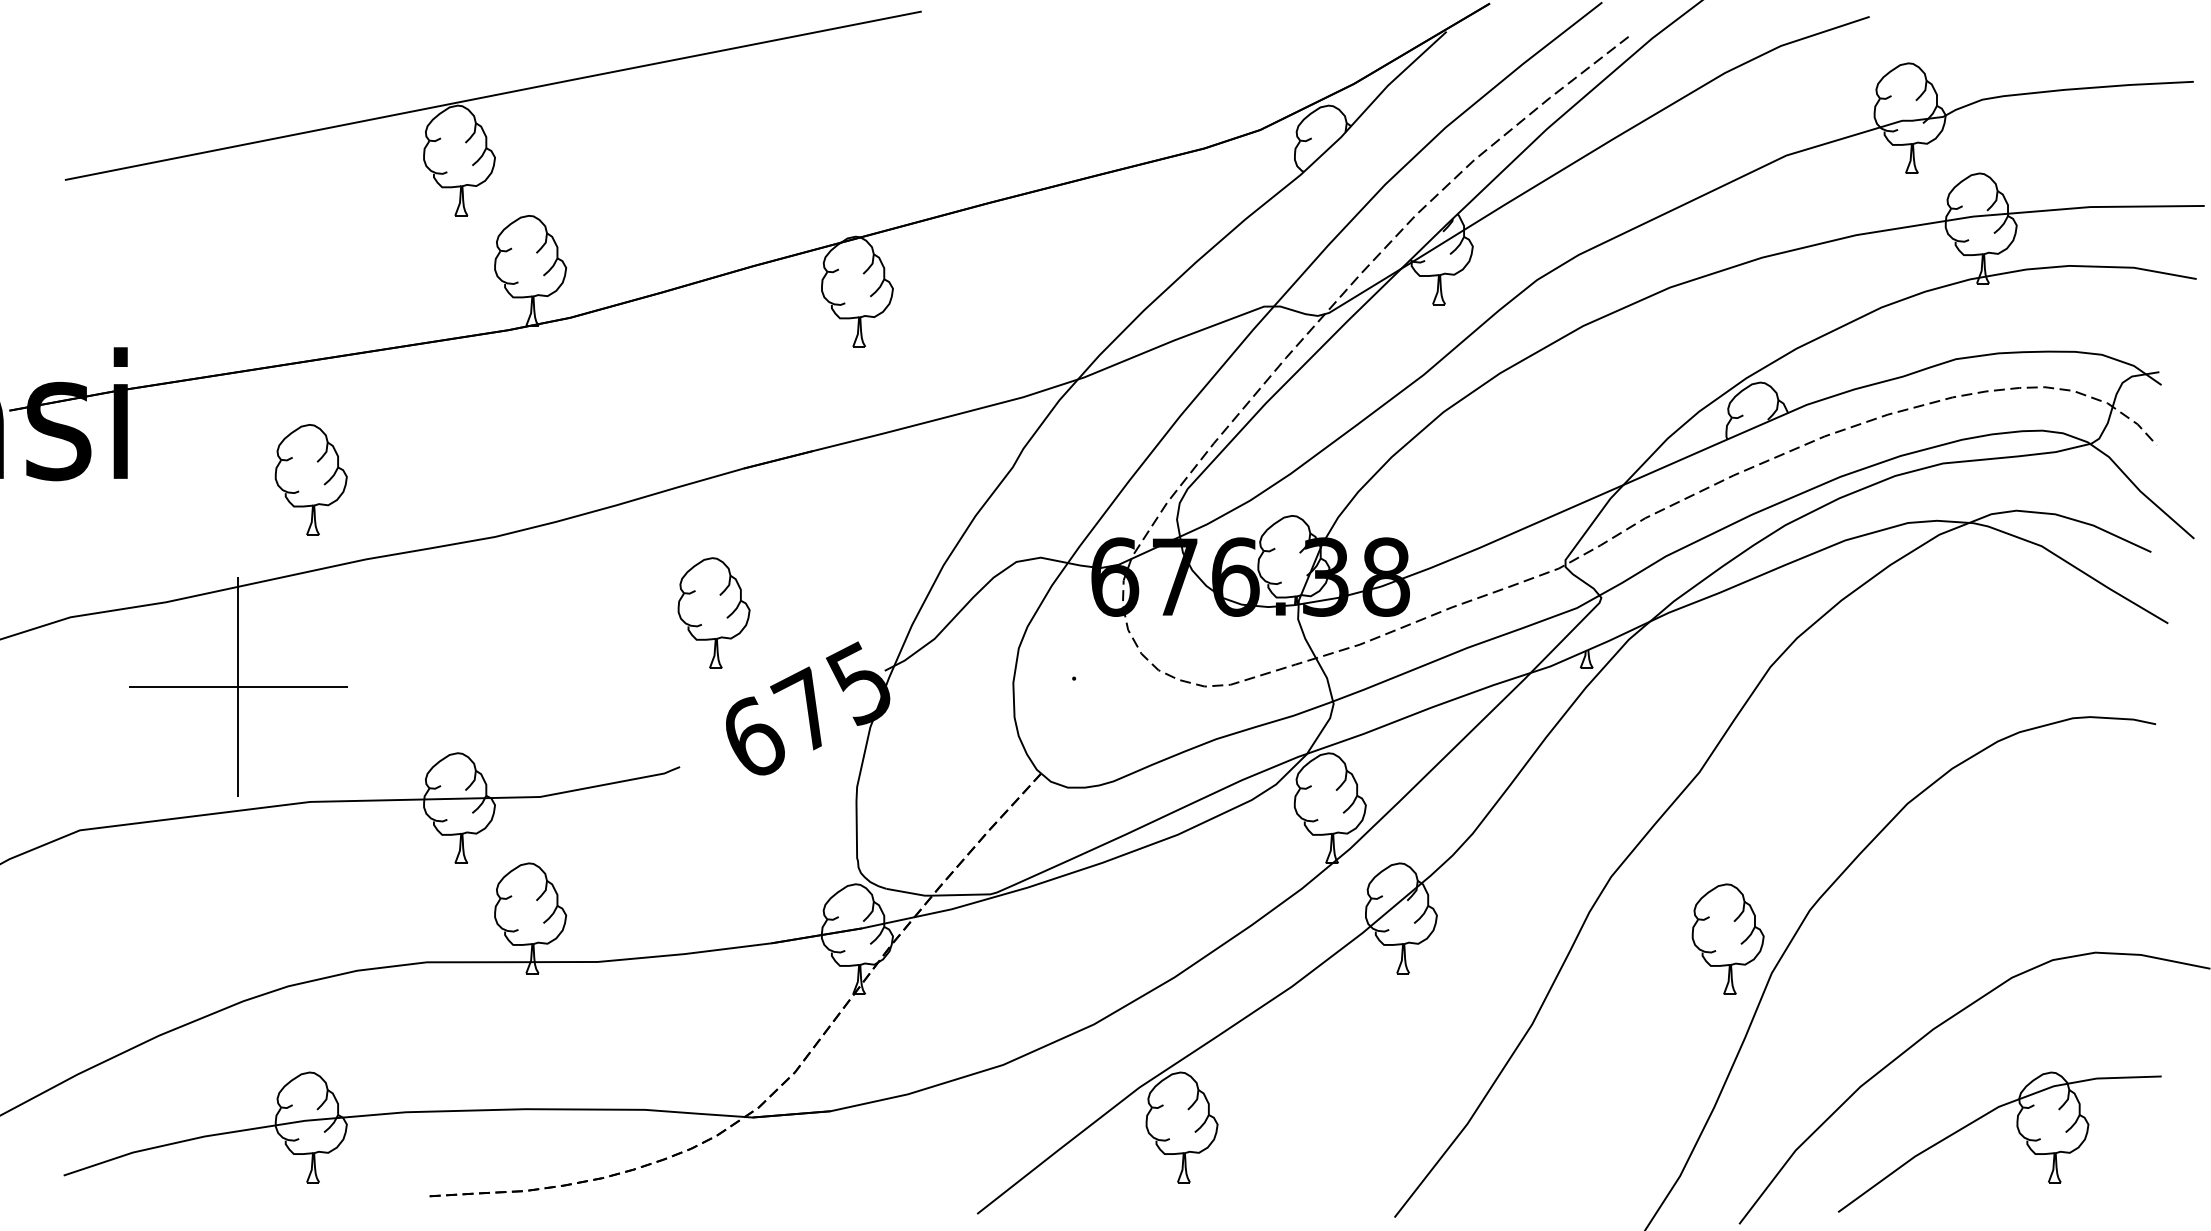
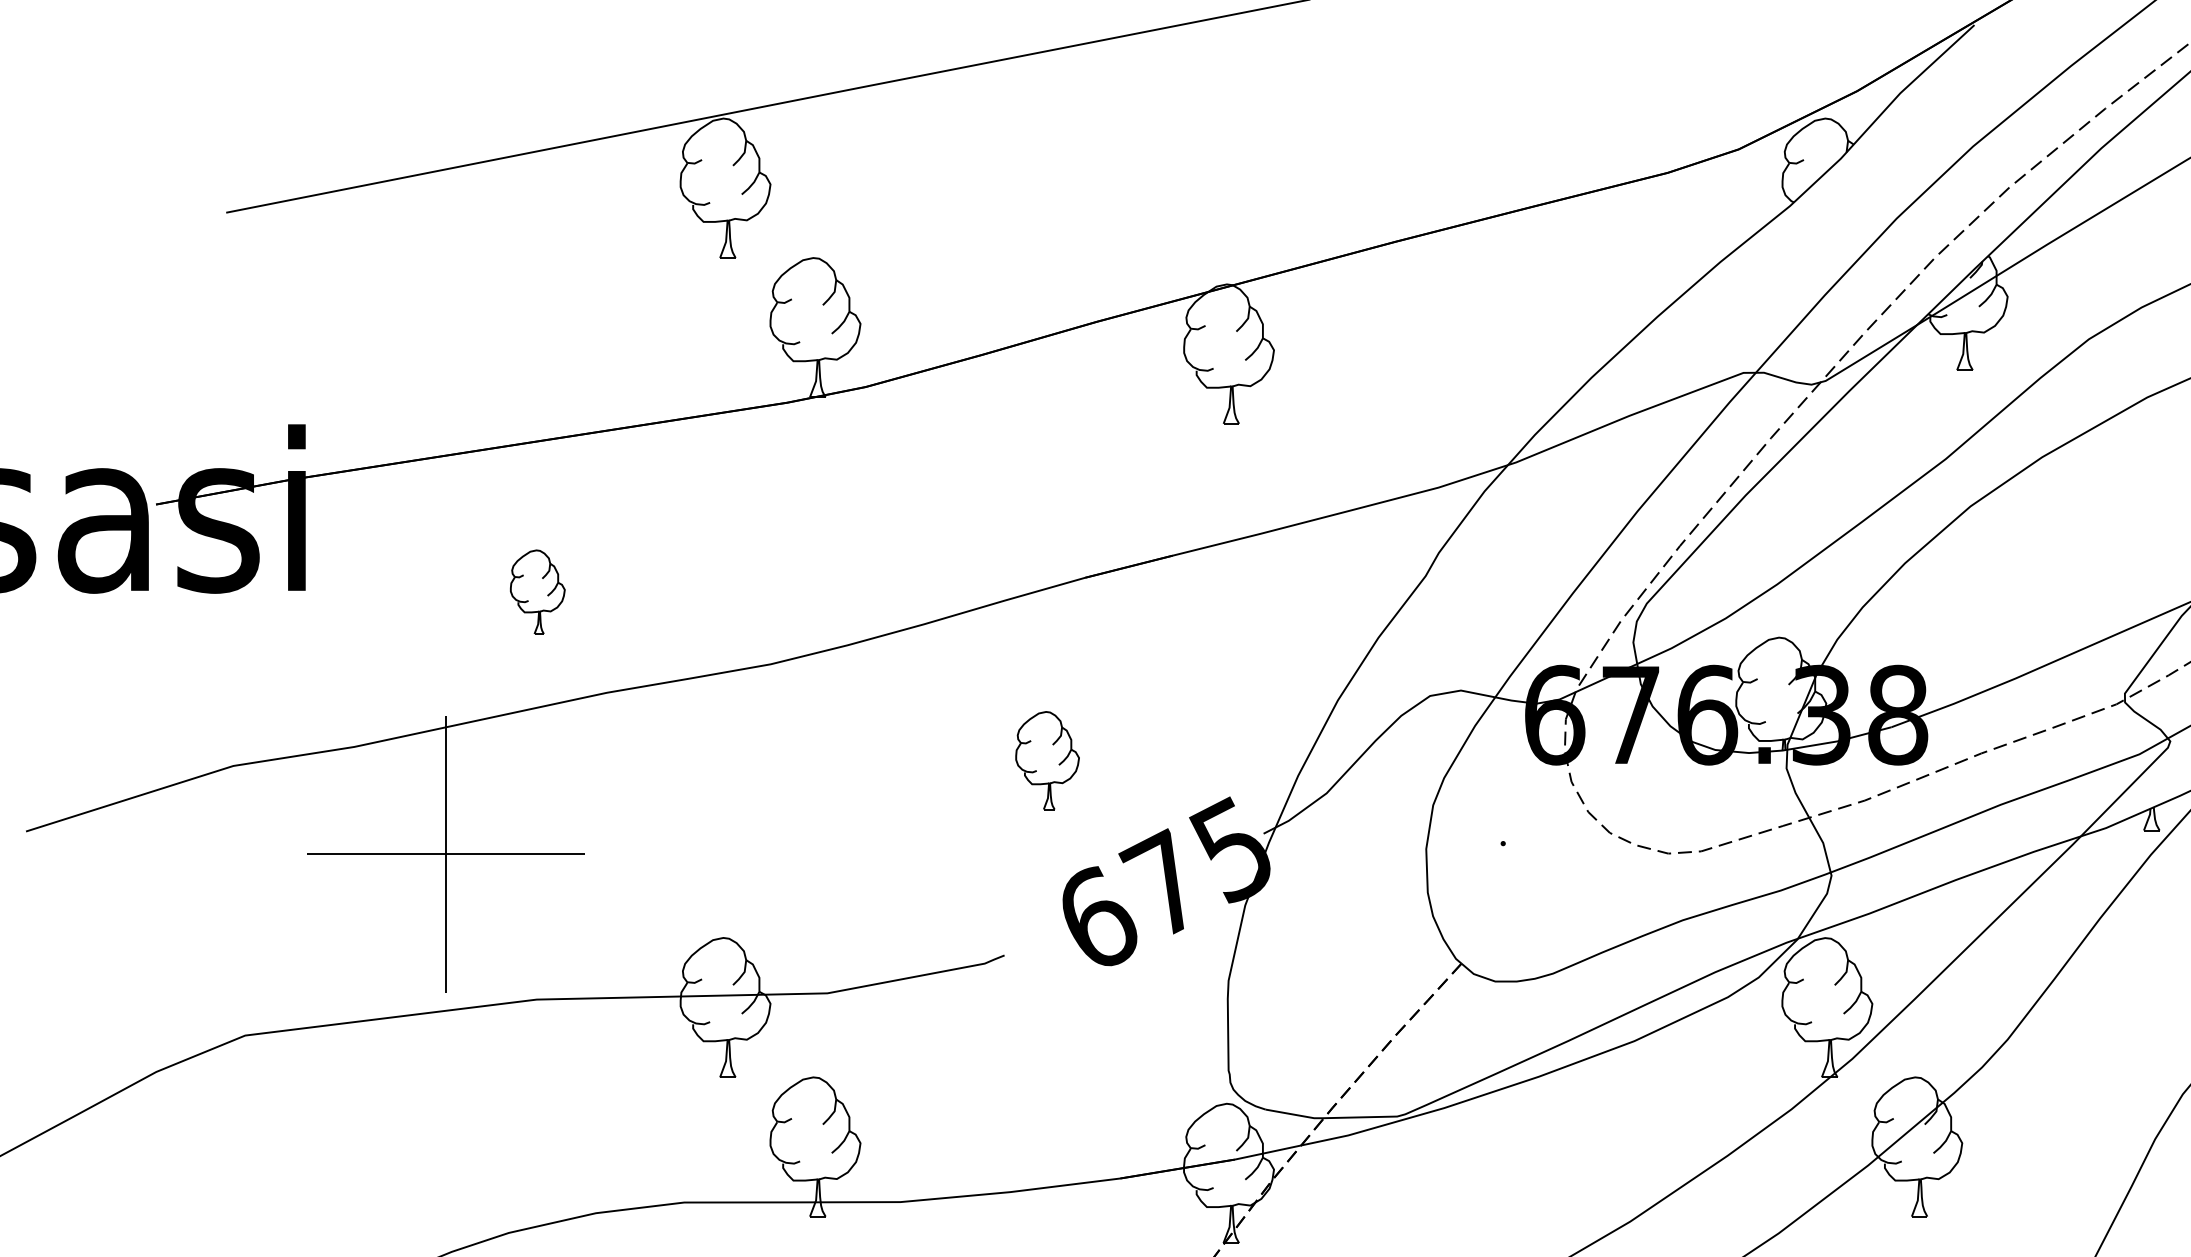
part: (310, 479) -> (536, 591), size x0.6
part: (713, 612) -> (1046, 759), size x0.7

